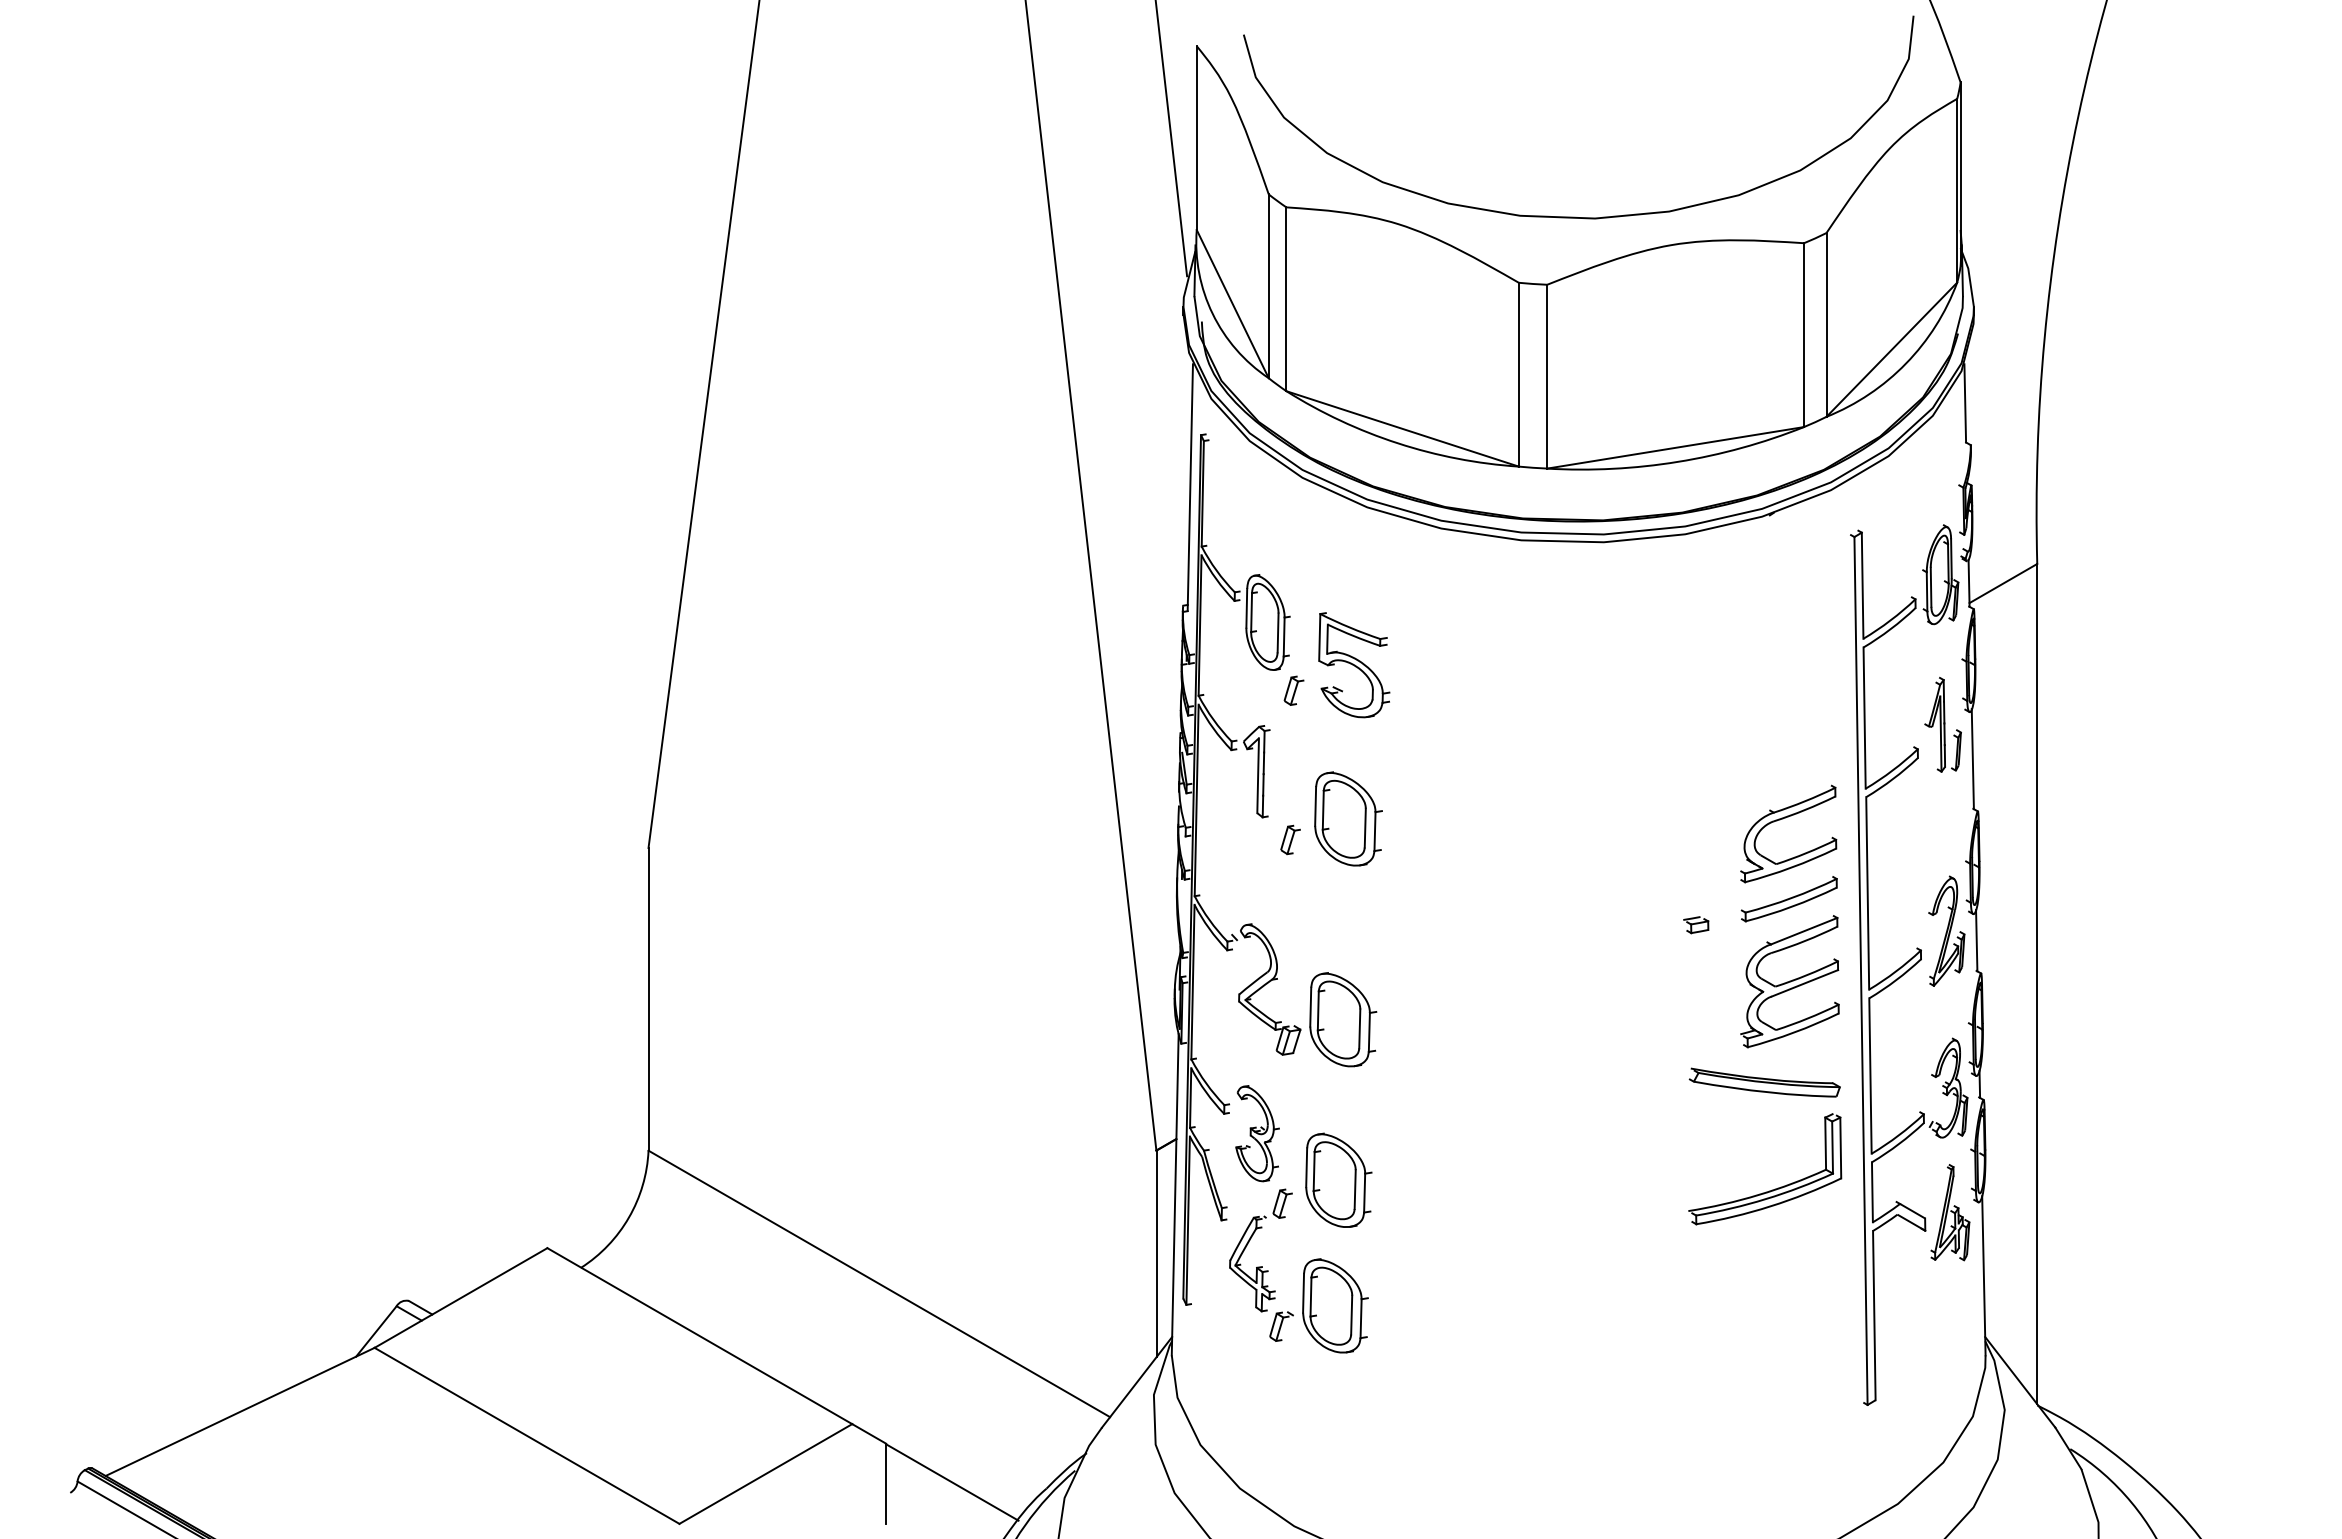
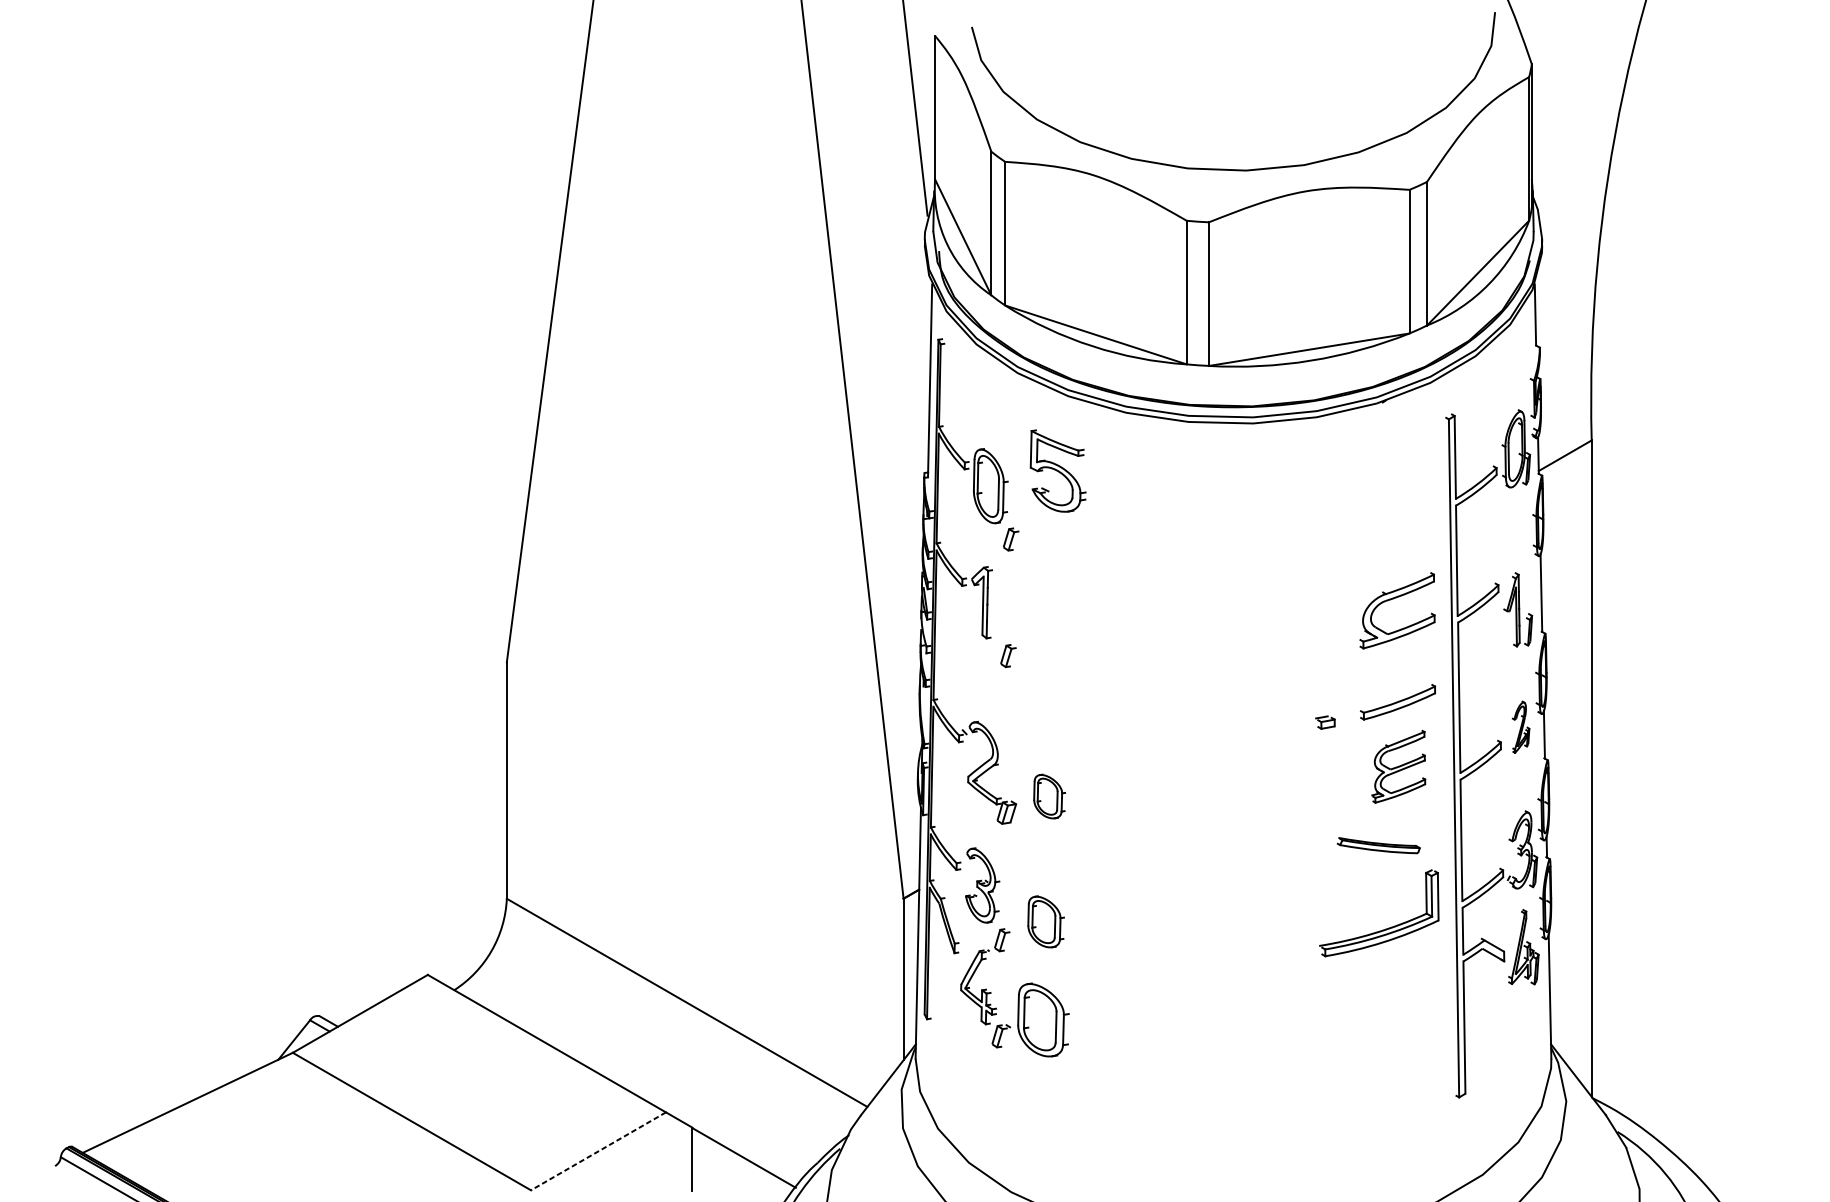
part: (1354, 665) -> (1058, 471), moved
part: (1942, 724) -> (1517, 609), moved
part: (1348, 818) -> (1053, 639), removed
part: (1783, 819) -> (1393, 599), moved
part: (1946, 930) -> (1520, 726), size x0.6
part: (1789, 981) -> (1398, 766), size x0.7
part: (1343, 1019) -> (1049, 796), size x0.6
part: (1764, 1082) -> (1378, 845), size x0.7
part: (1338, 1179) -> (1045, 921), size x0.7
line: (765, 1473) -> (598, 1150), solid -> dashed

